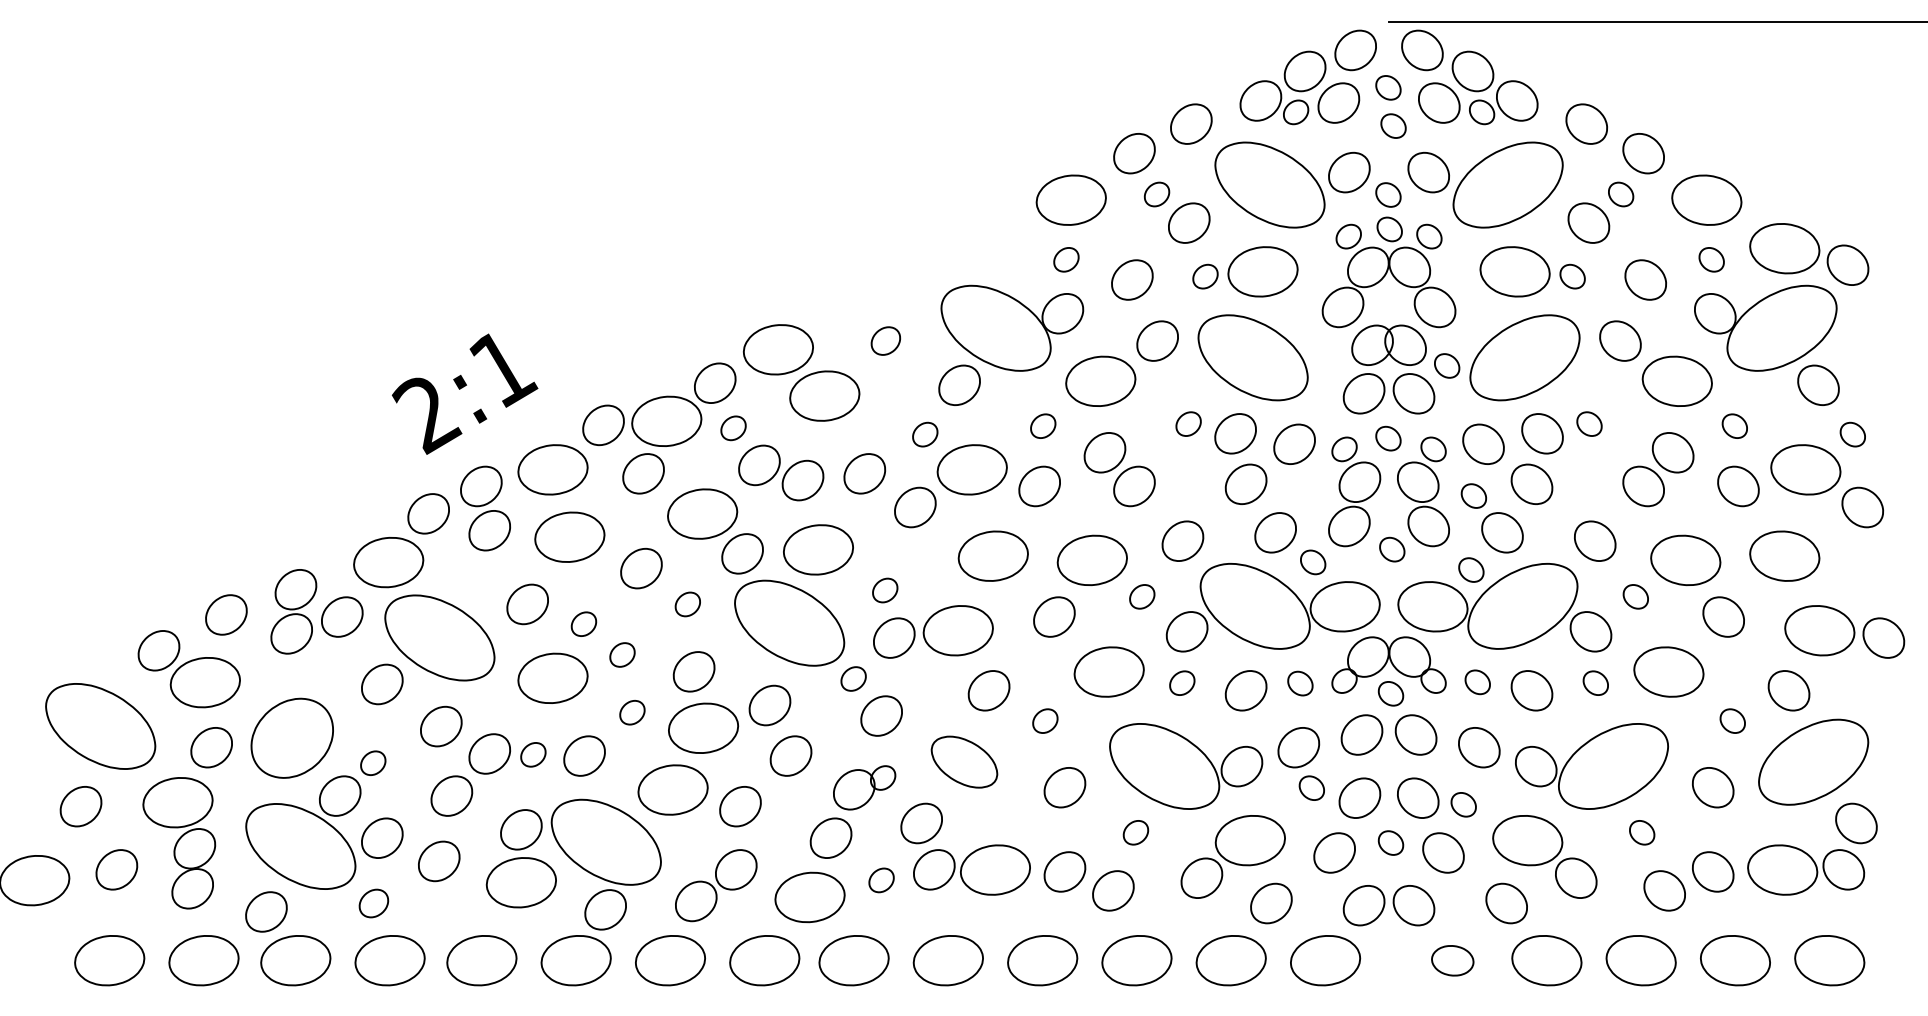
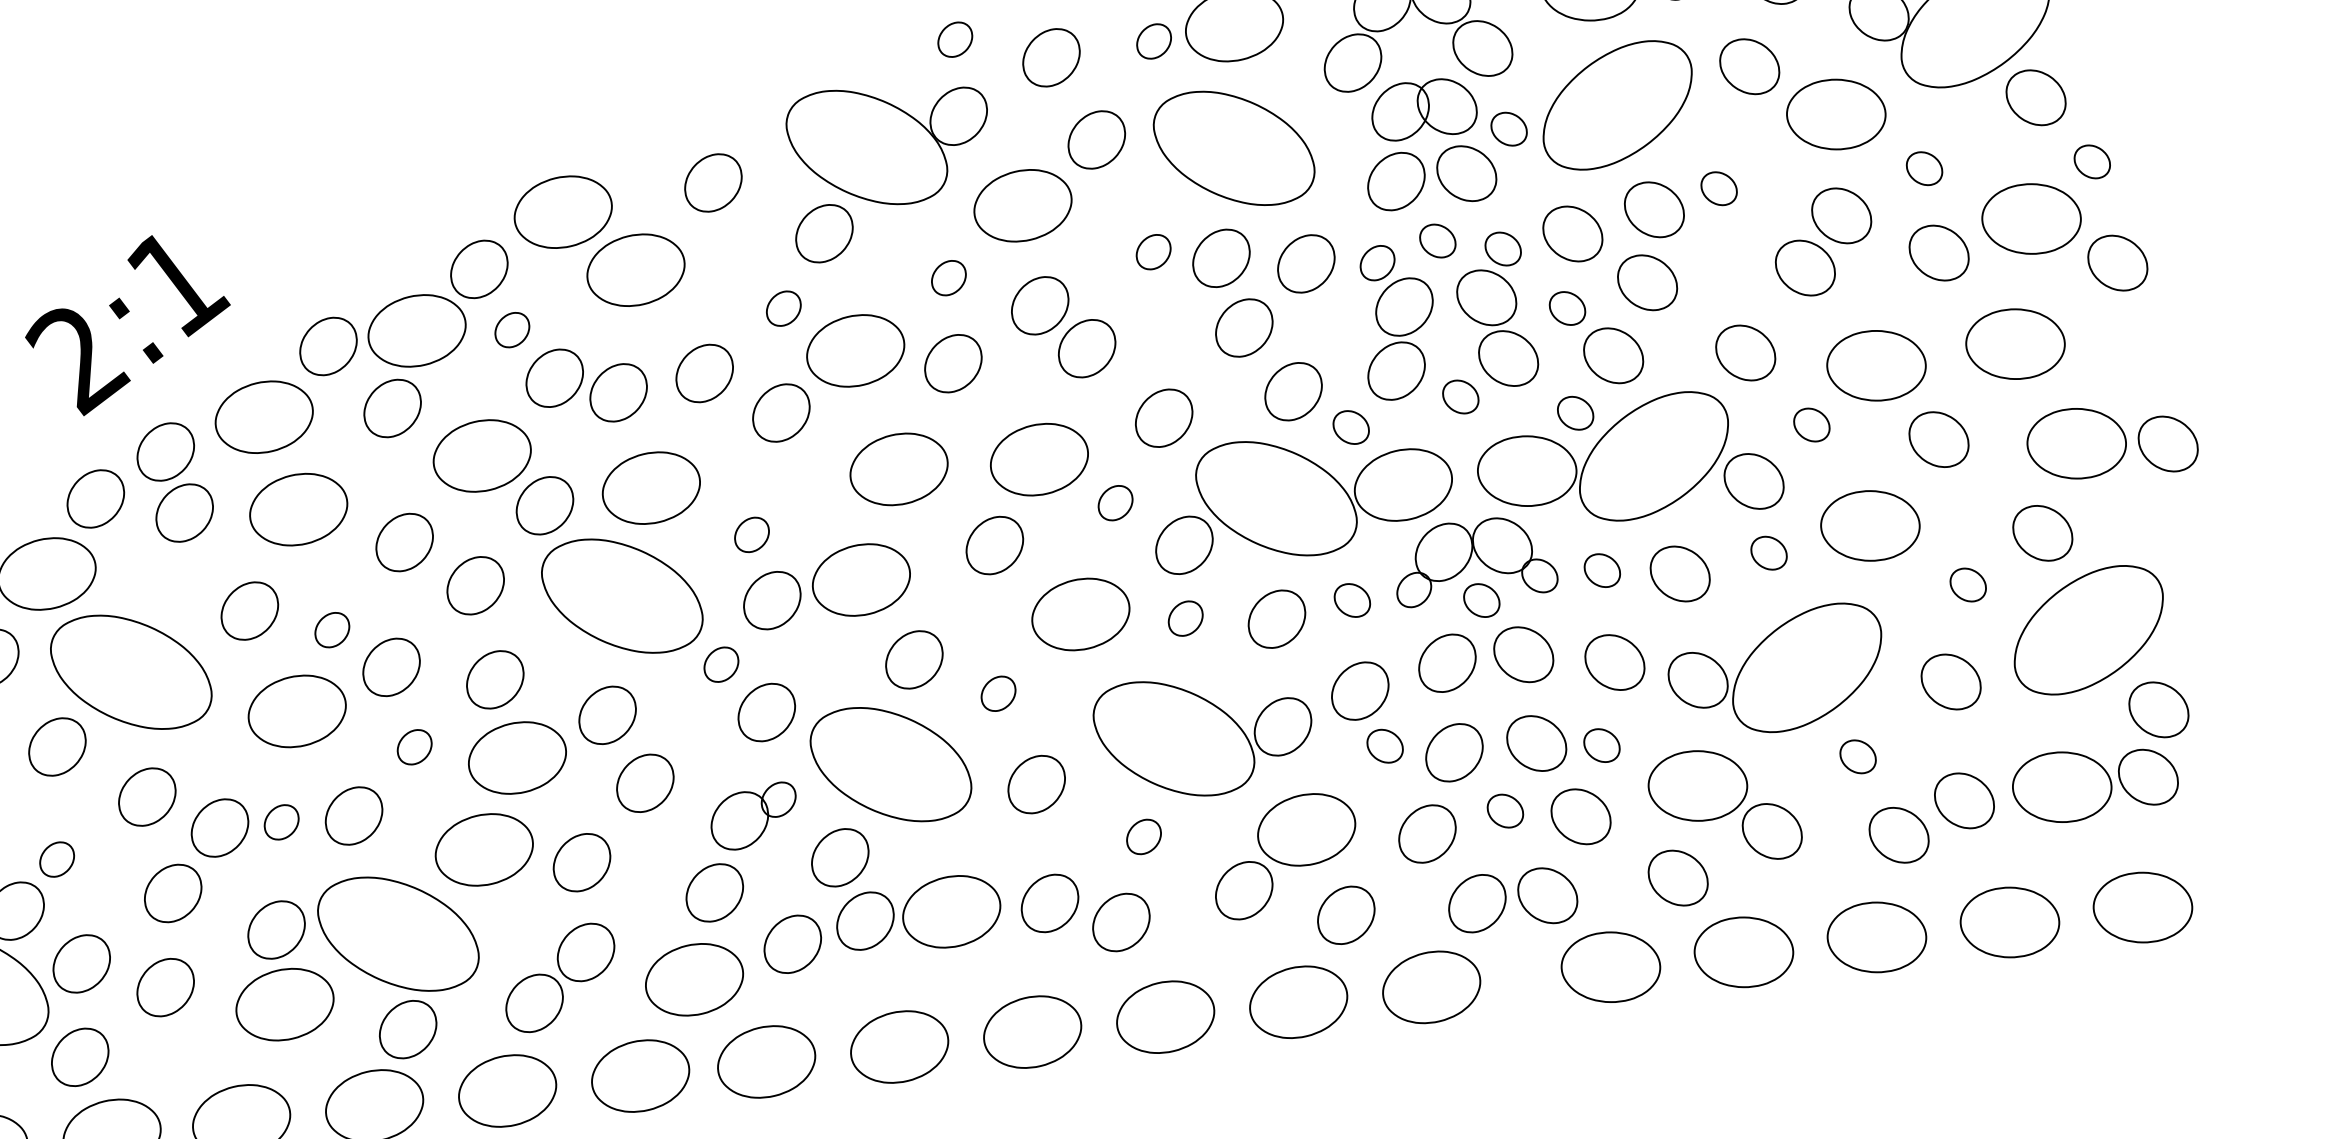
part: (885, 340) -> (712, 182), size x1.43
part: (687, 604) -> (475, 585), size x1.67
part: (622, 654) -> (391, 666), size x1.67
part: (964, 761) -> (890, 763), size x1.67
part: (881, 880) -> (792, 944), size x1.67
part: (373, 903) -> (79, 1057), size x1.43
part: (1452, 960) -> (1610, 967), size x1.67

